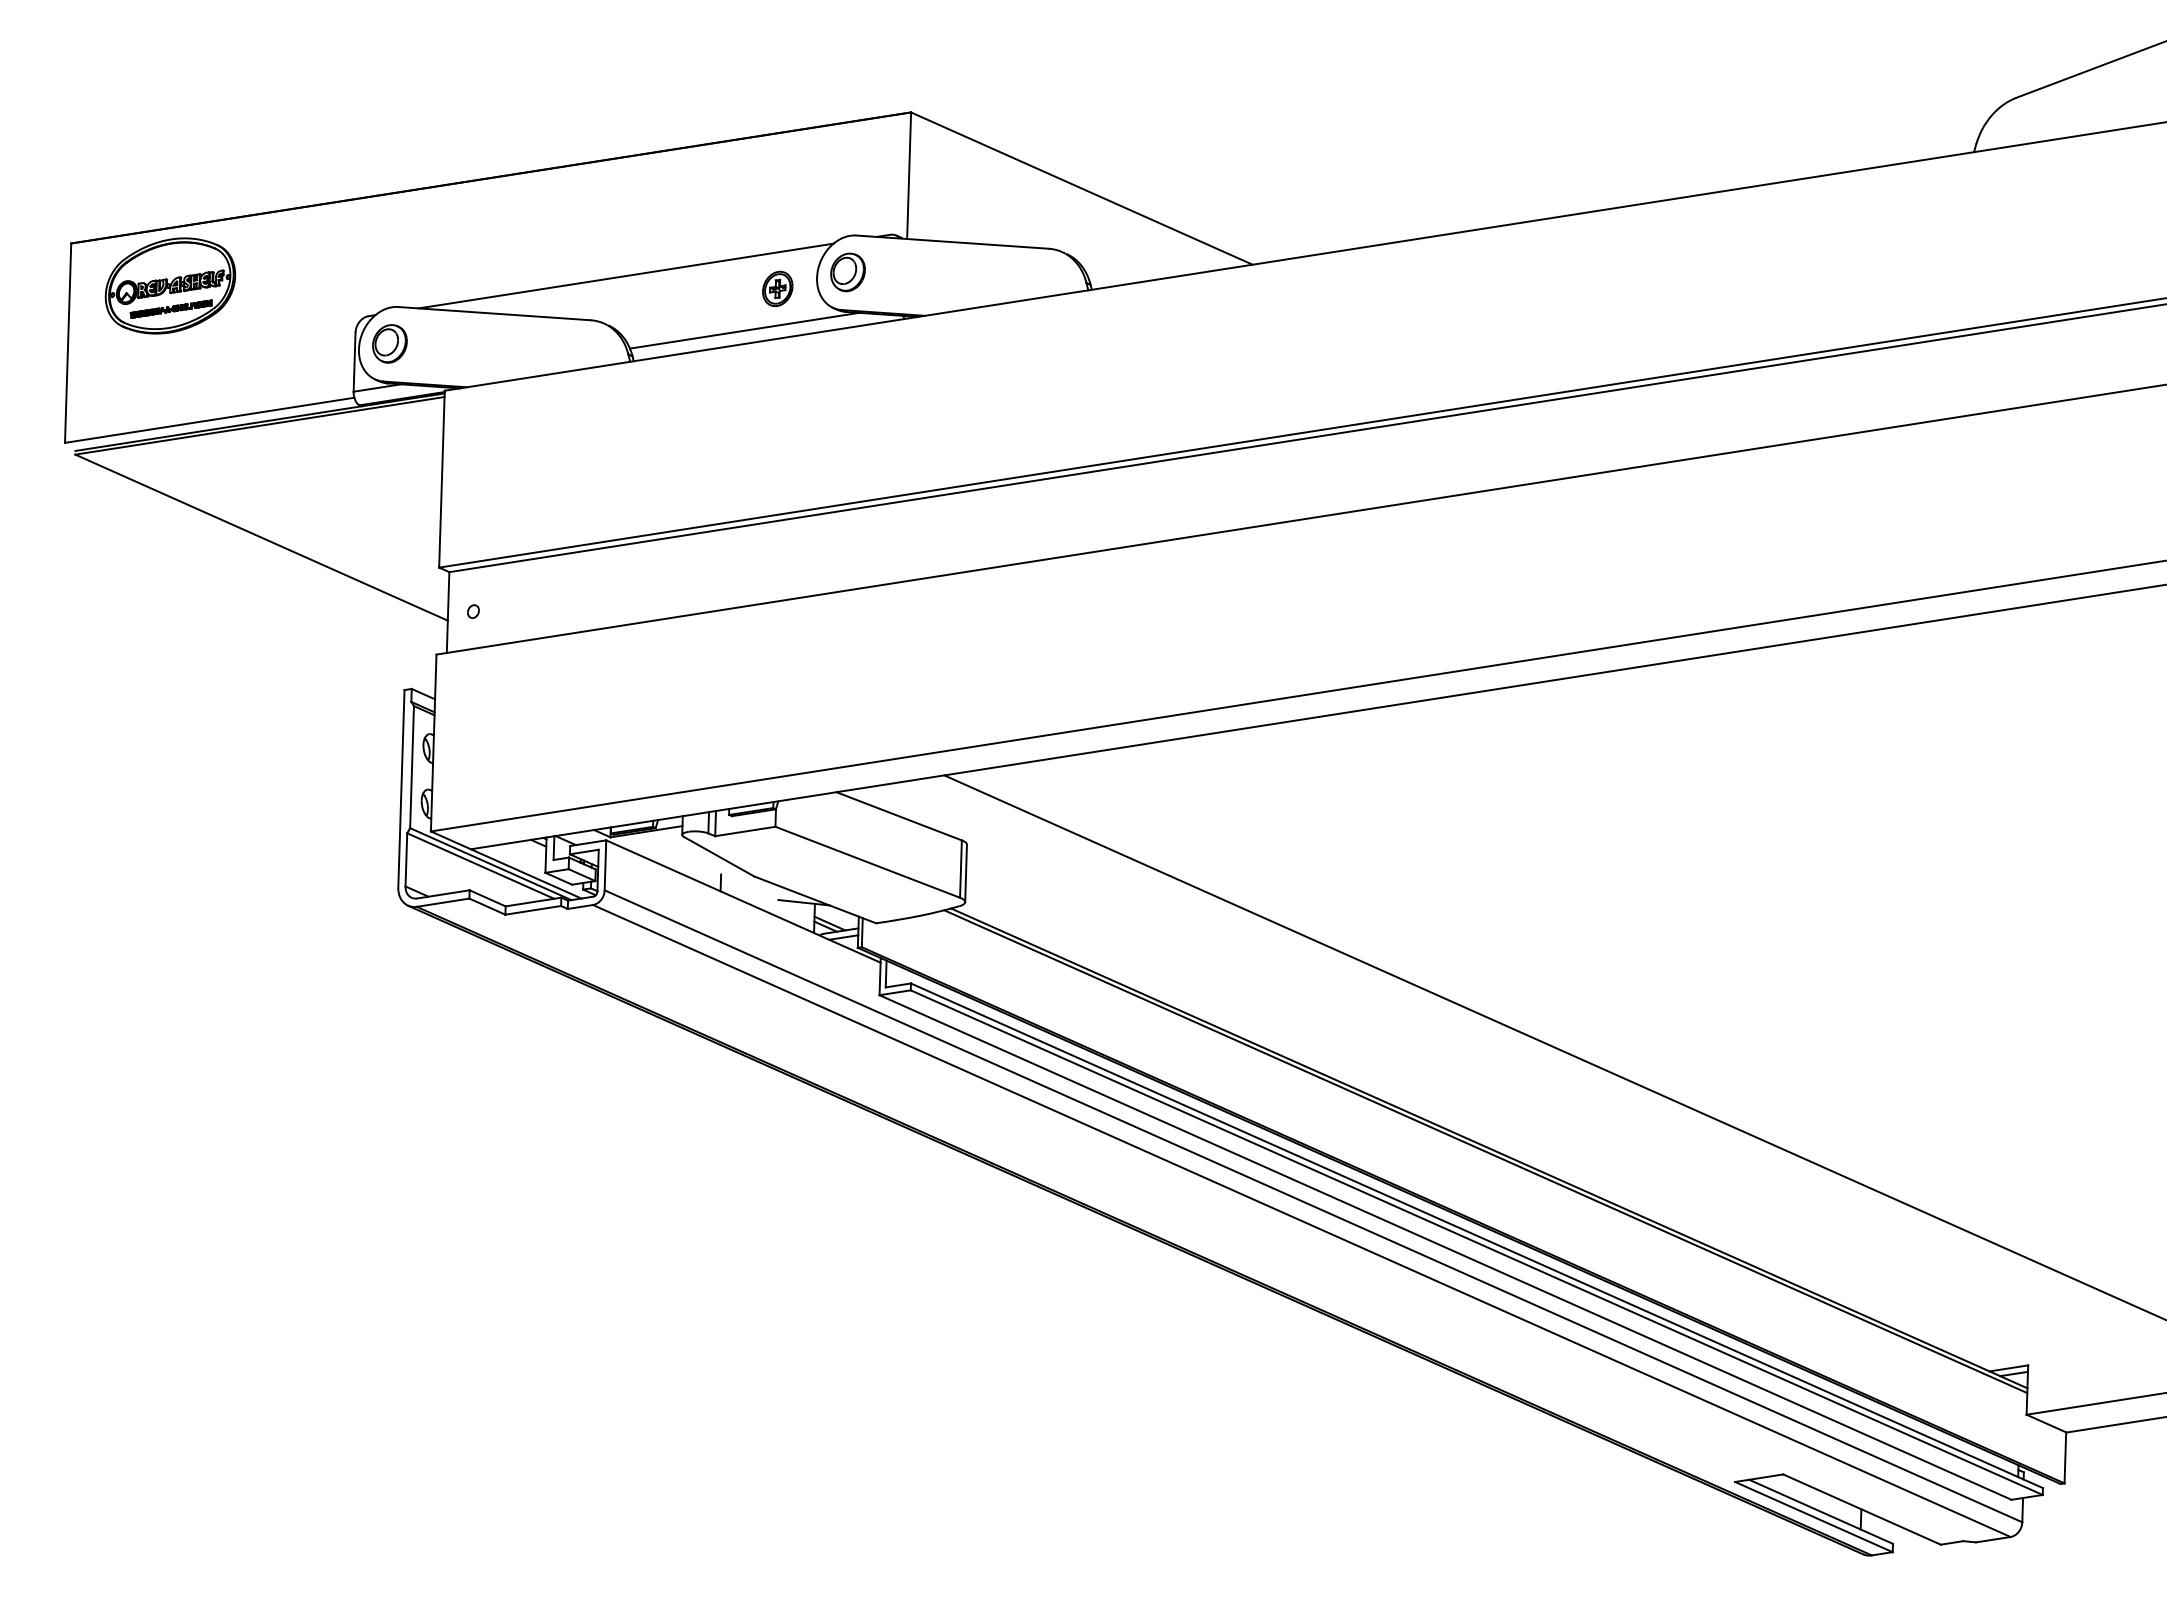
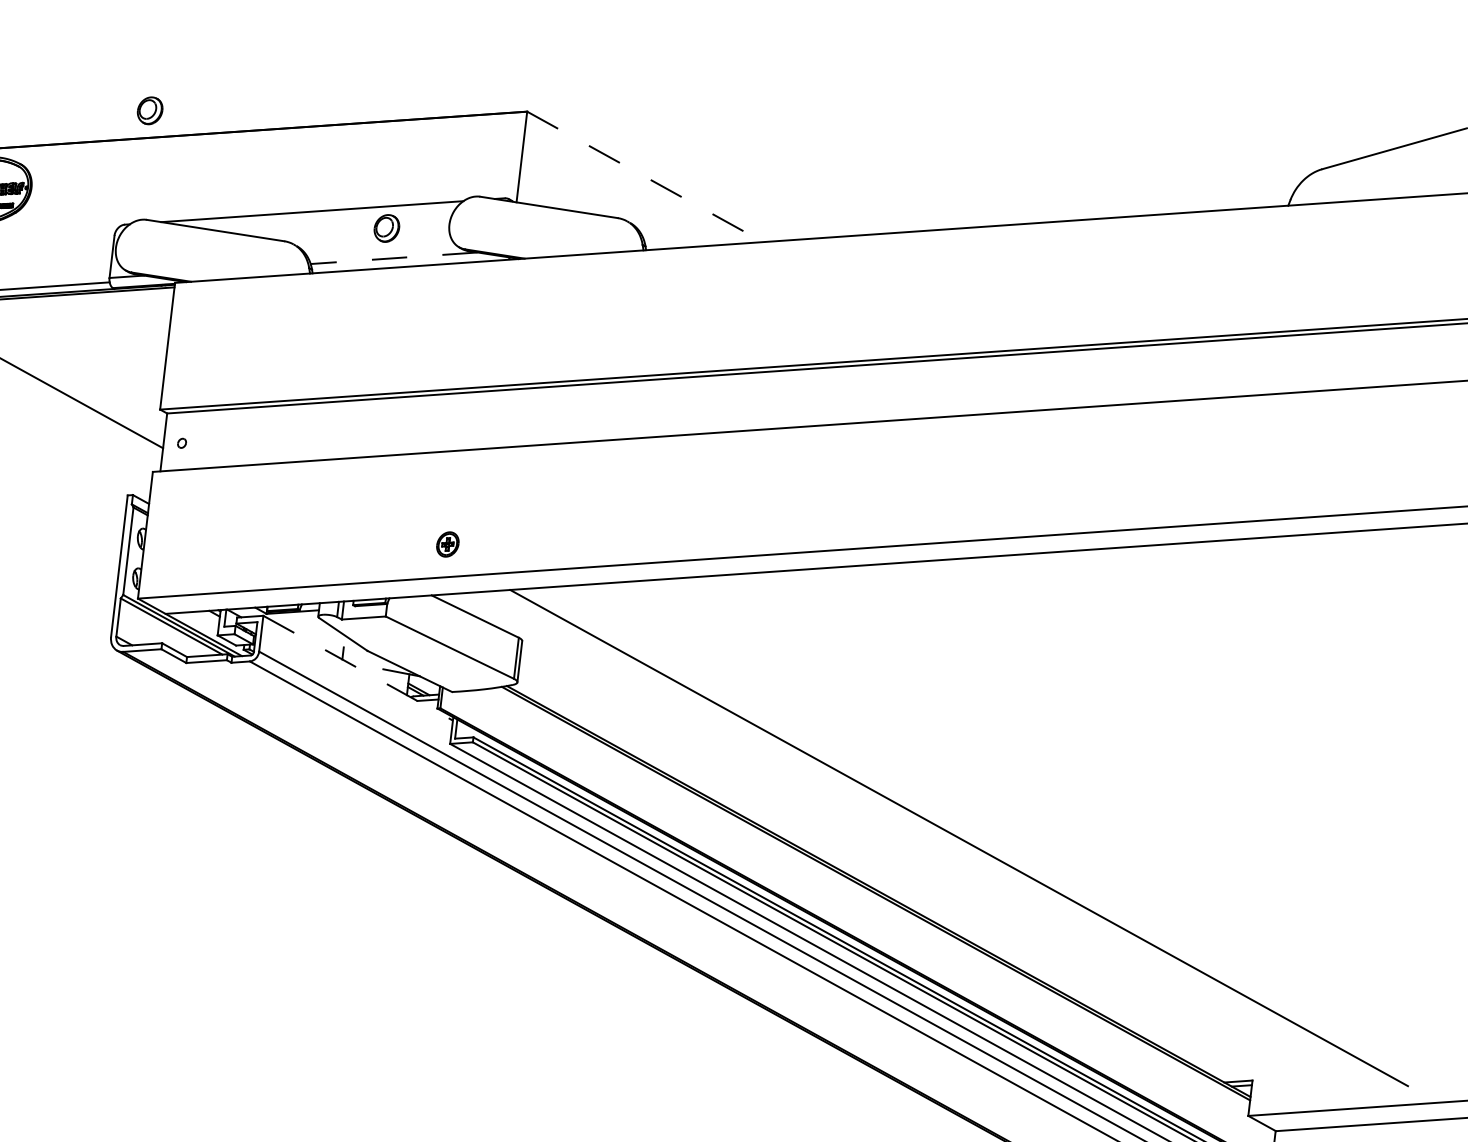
line: (1081, 188) -> (644, 176), solid -> dashed
part: (847, 272) -> (386, 228), moved
part: (777, 288) -> (447, 544), moved
line: (744, 330) -> (394, 258), solid -> dashed
part: (389, 343) -> (149, 110), moved
line: (743, 901) -> (358, 668), solid -> dashed

